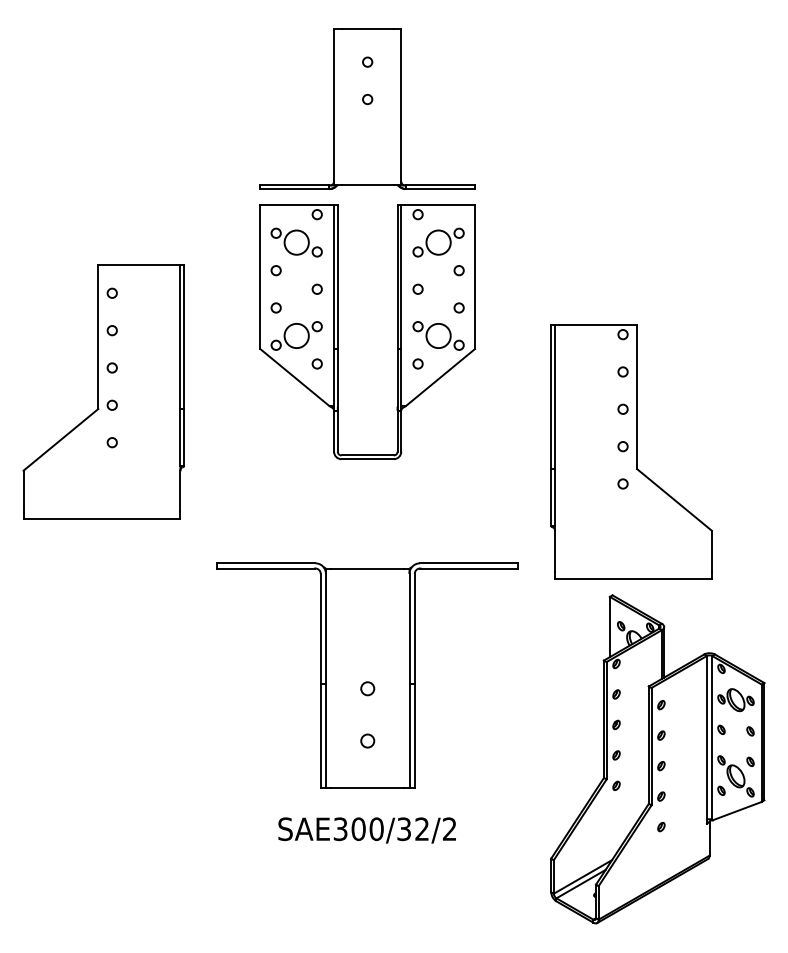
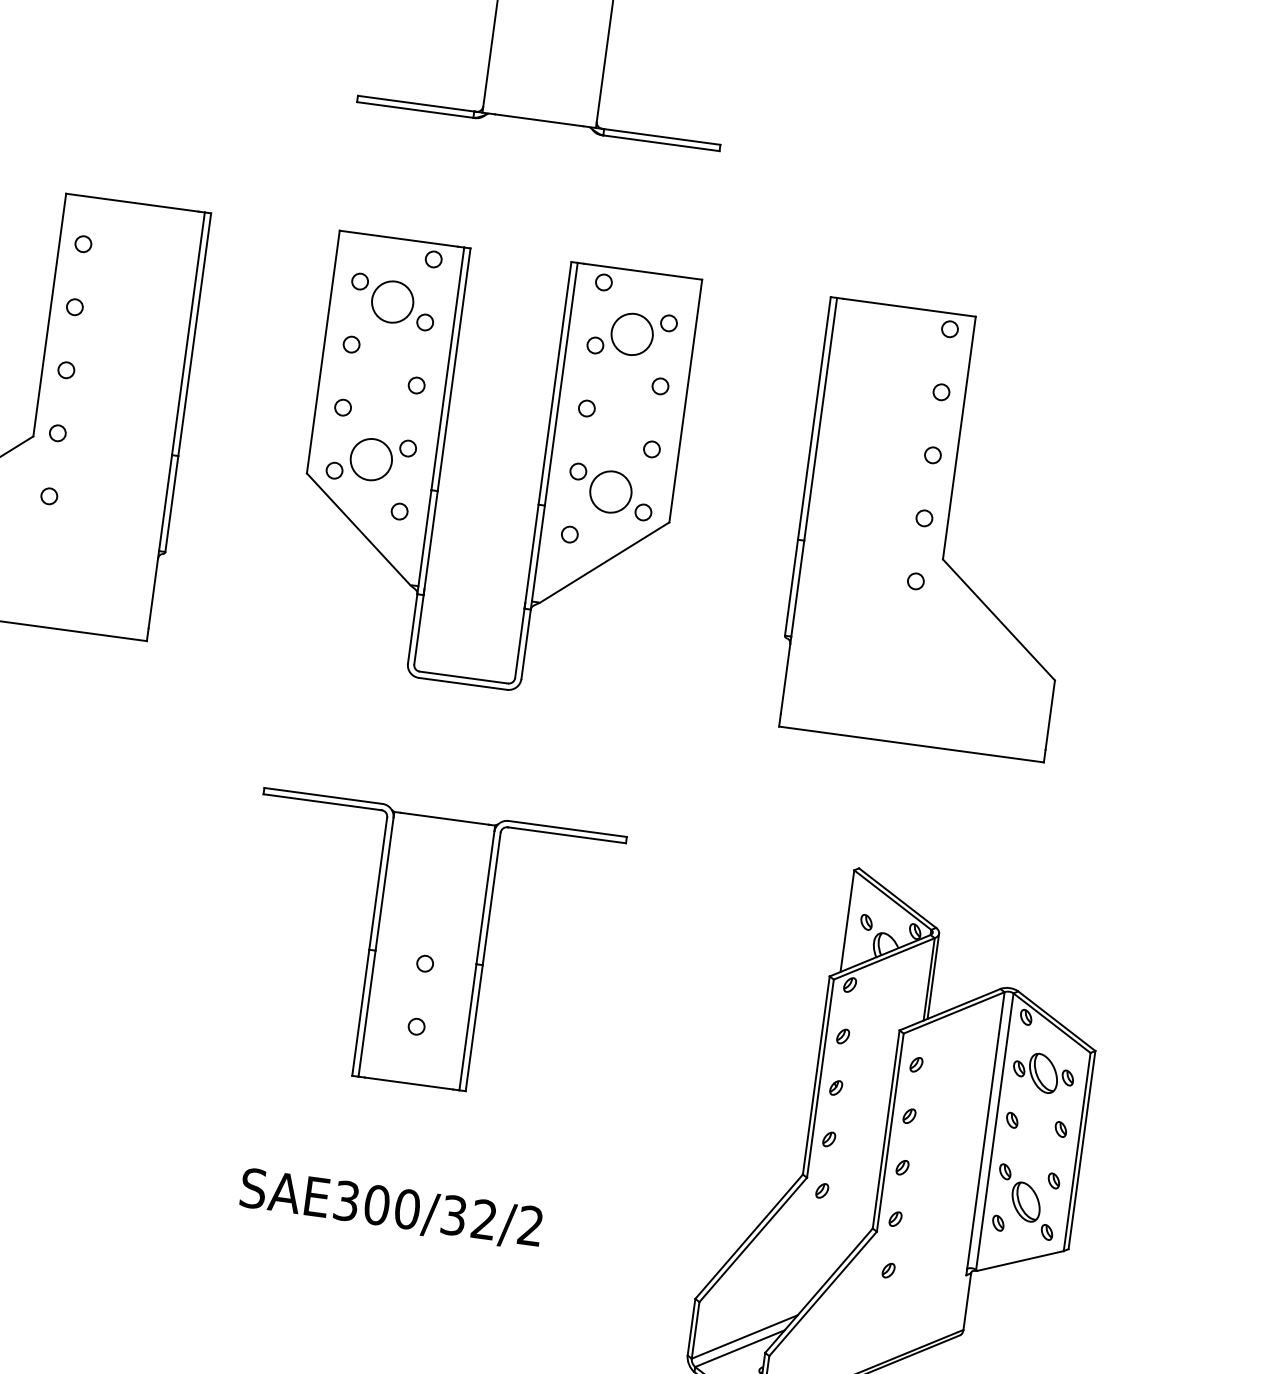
part: (338, 332) -> (442, 463), moved
part: (631, 451) -> (937, 528), moved
part: (367, 675) -> (427, 947), size x0.71

